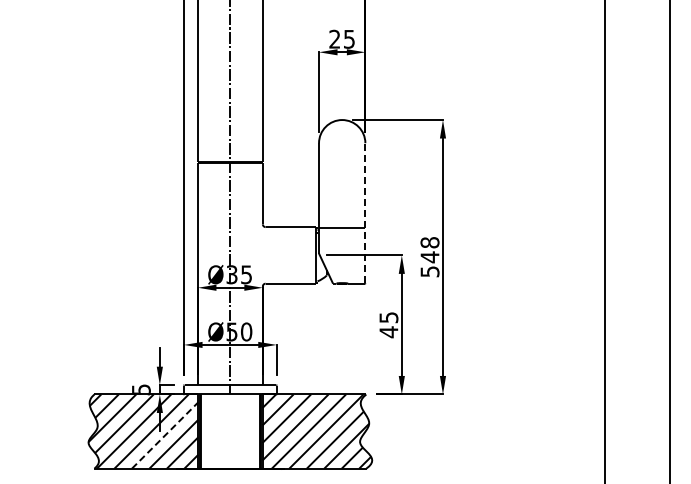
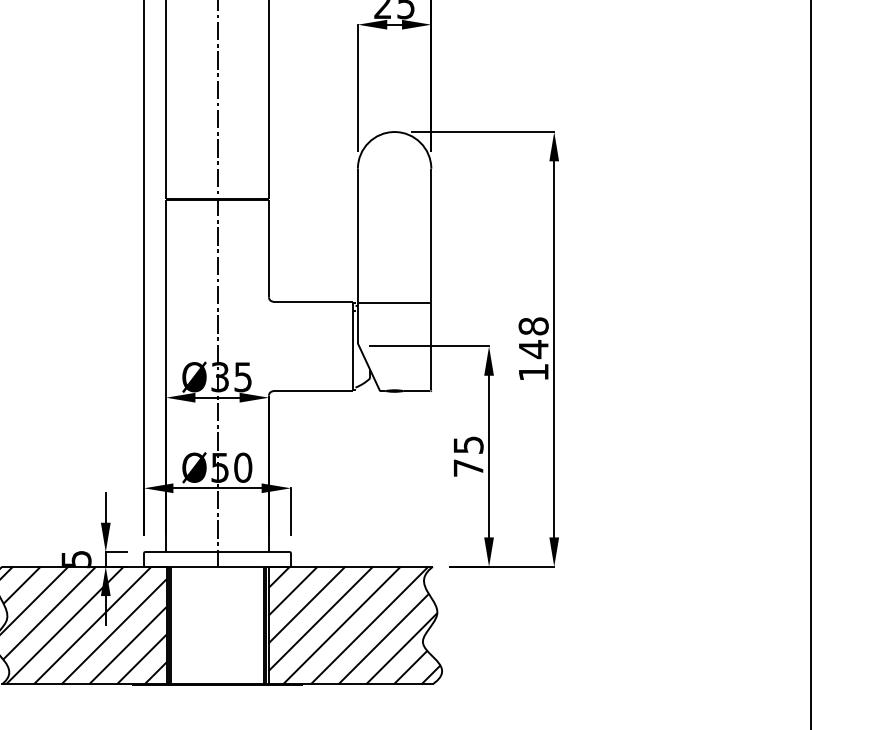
line: (365, 213) -> (431, 280), dashed -> solid
text: (429, 271) -> (532, 371), 548 -> 148
text: (388, 332) -> (467, 468), 45 -> 75
line: (165, 435) -> (114, 631), dashed -> solid

